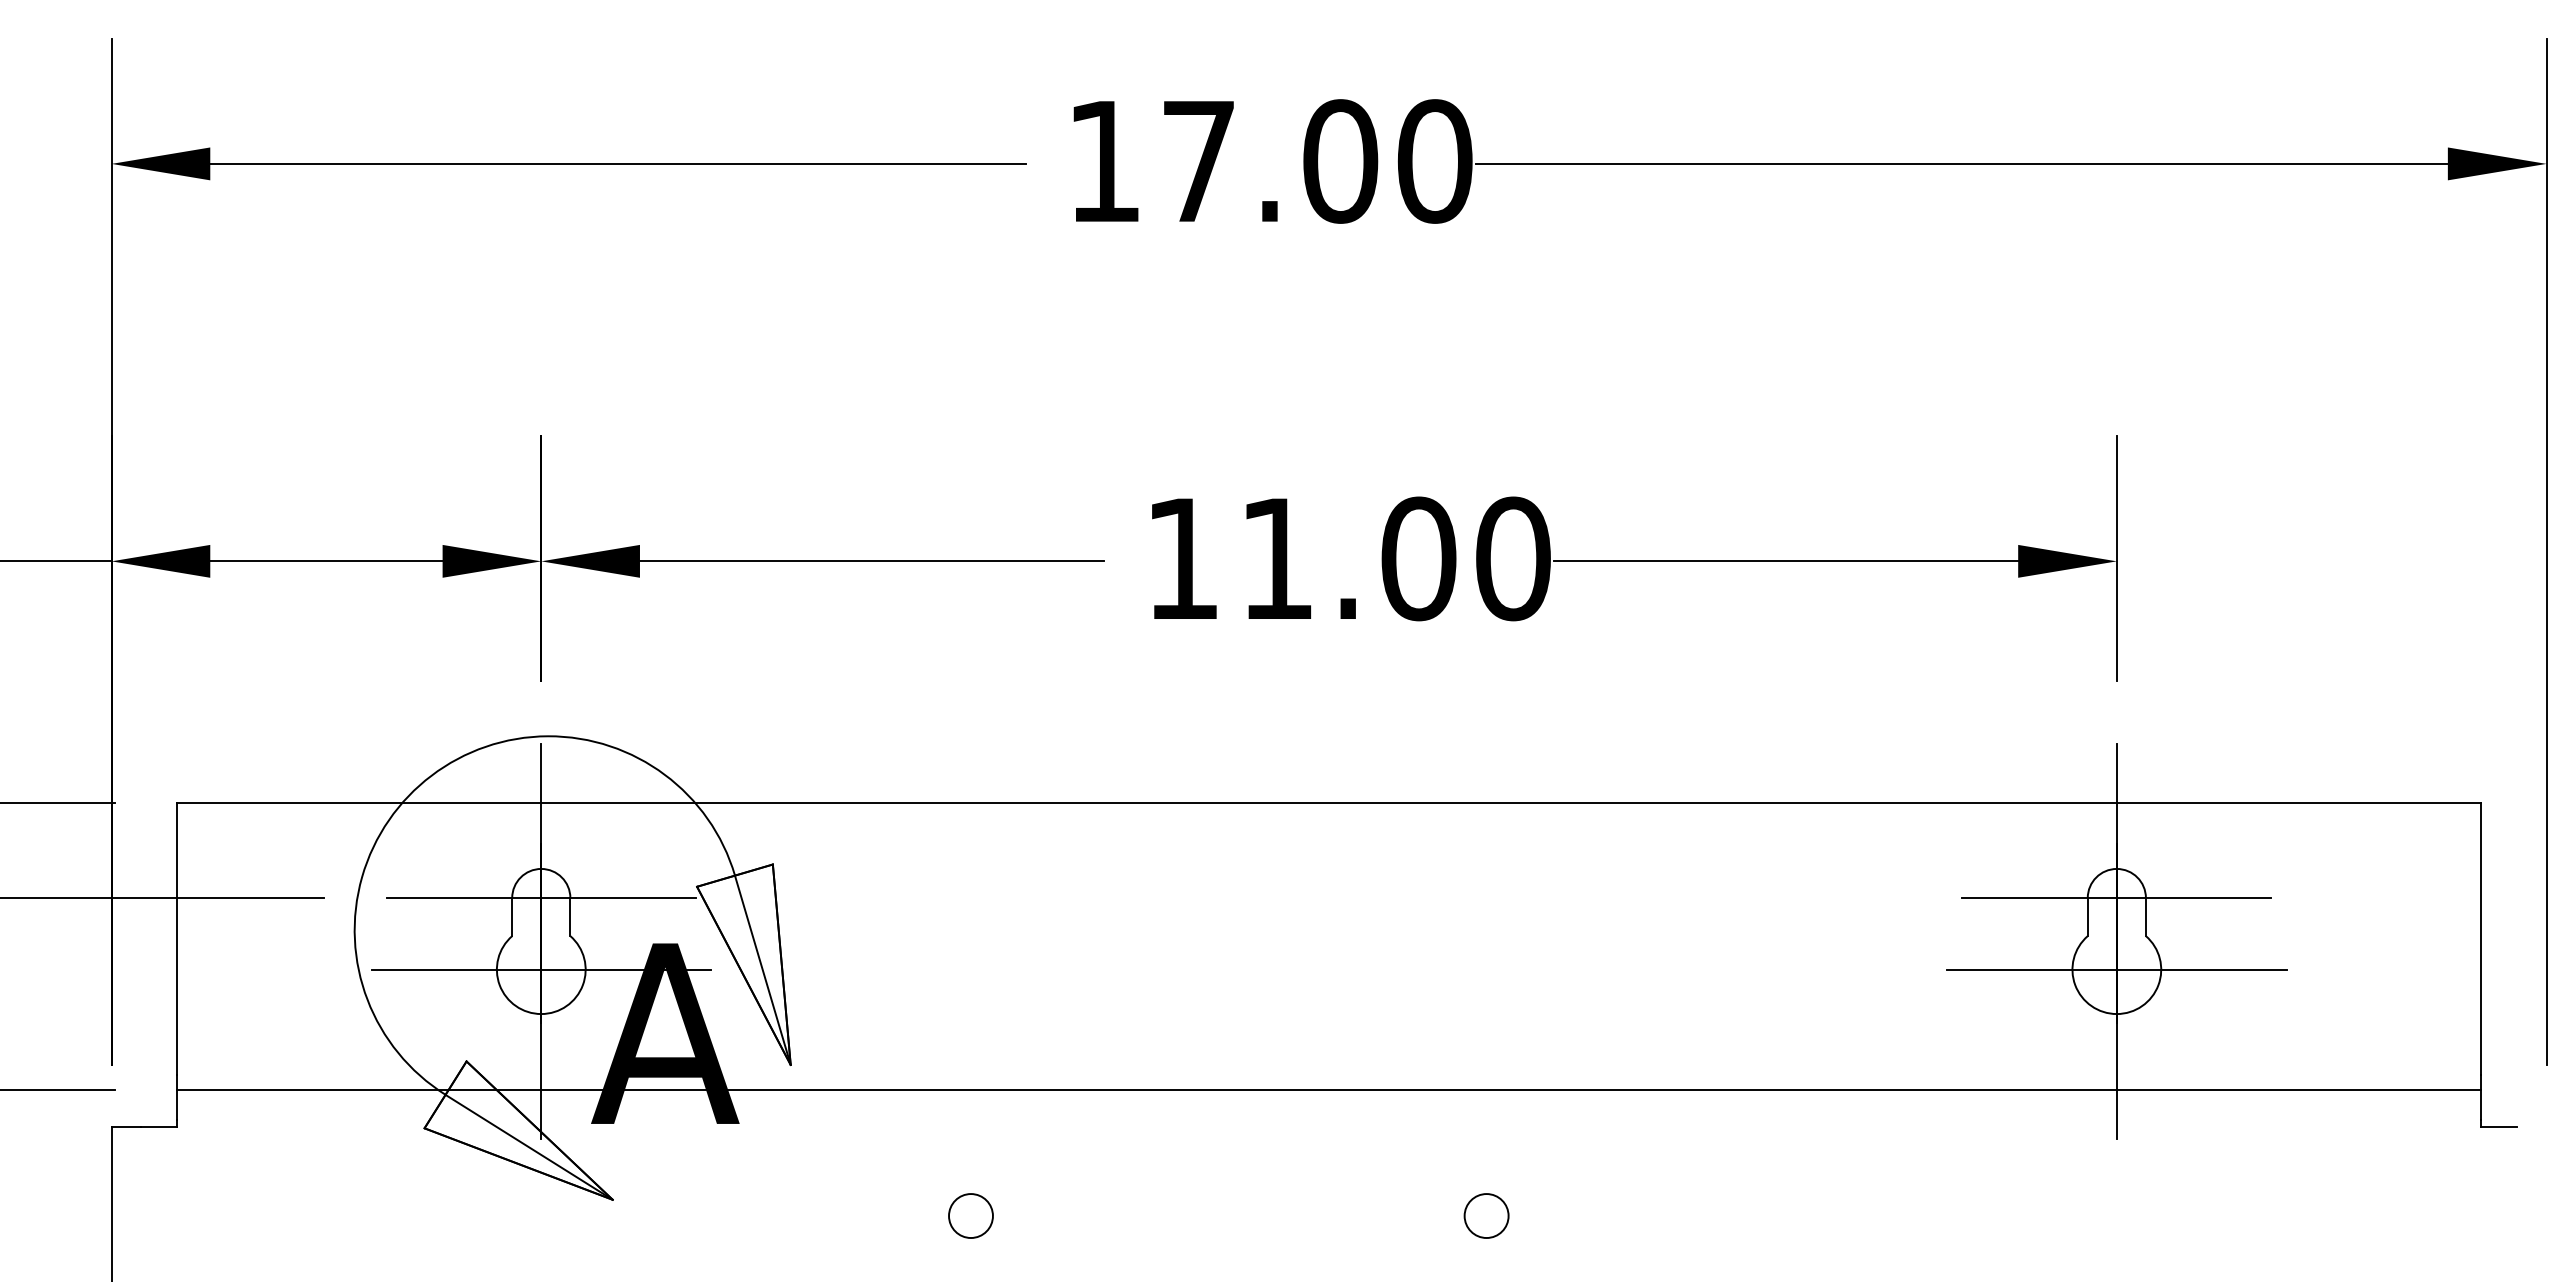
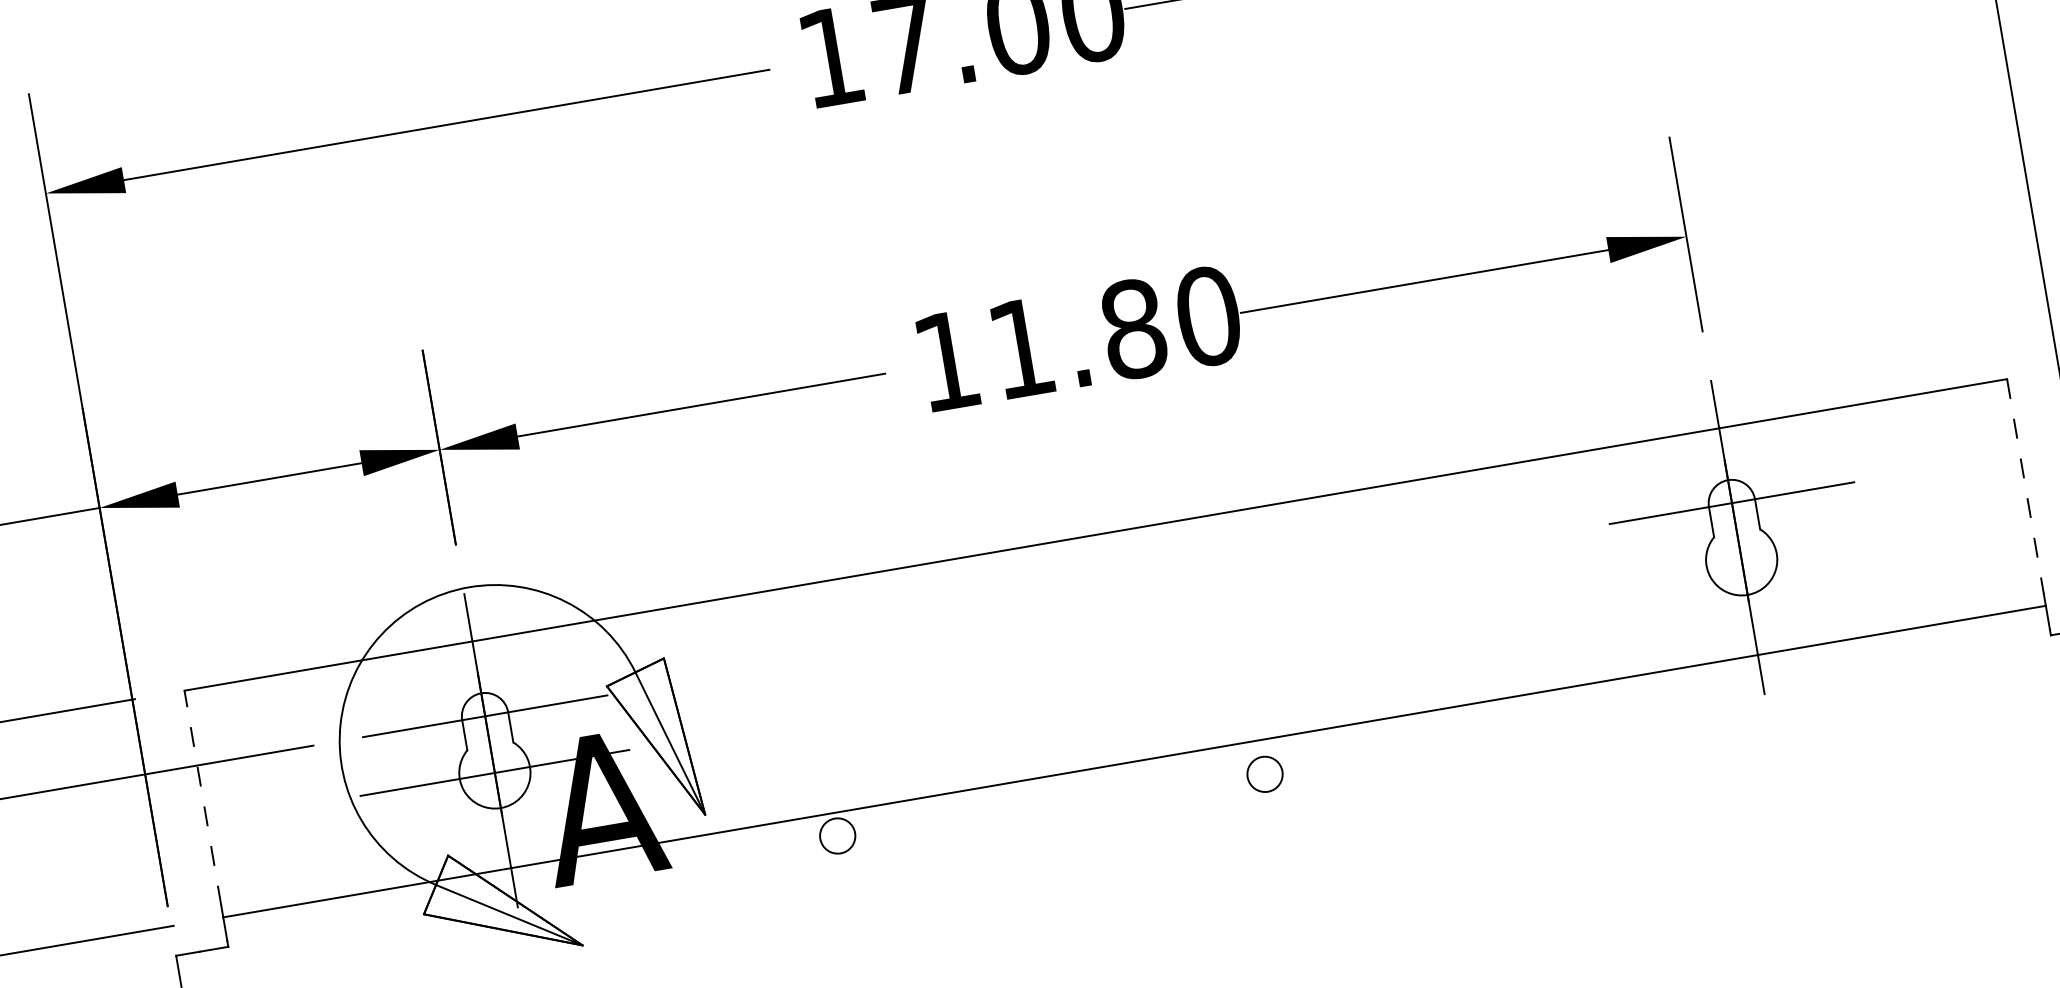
text: (1418, 558) -> (1133, 328), 11.00 -> 11.80
line: (177, 939) -> (202, 798), solid -> dashed
line: (2480, 939) -> (2025, 486), solid -> dashed
line: (2116, 969) -> (1741, 559), removed
circle: (970, 1215) -> (837, 835), moved
circle: (1486, 1215) -> (1264, 773), moved

